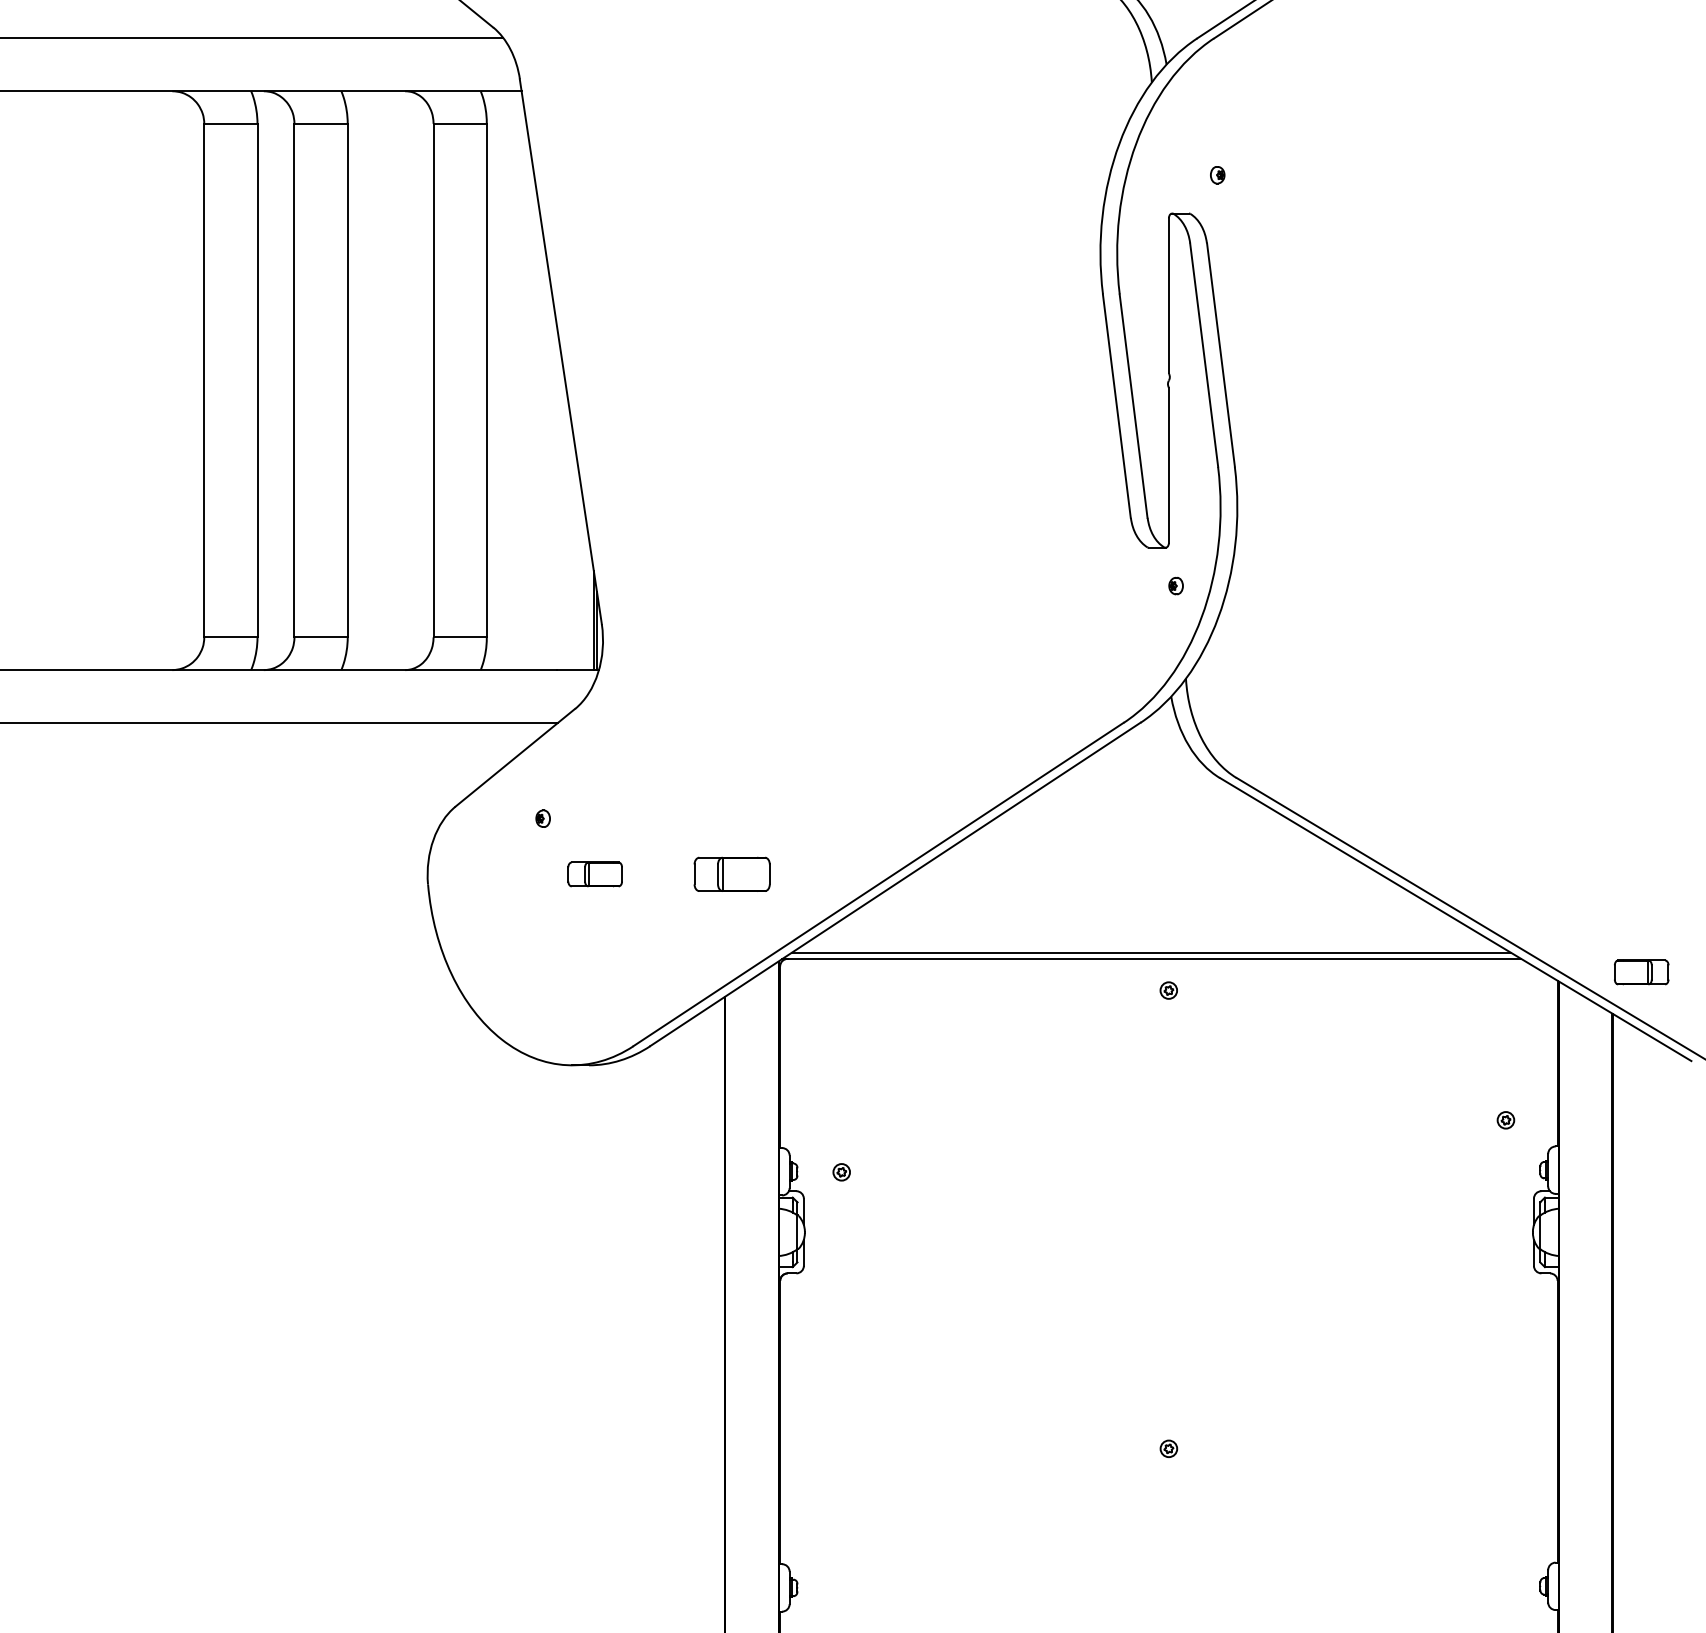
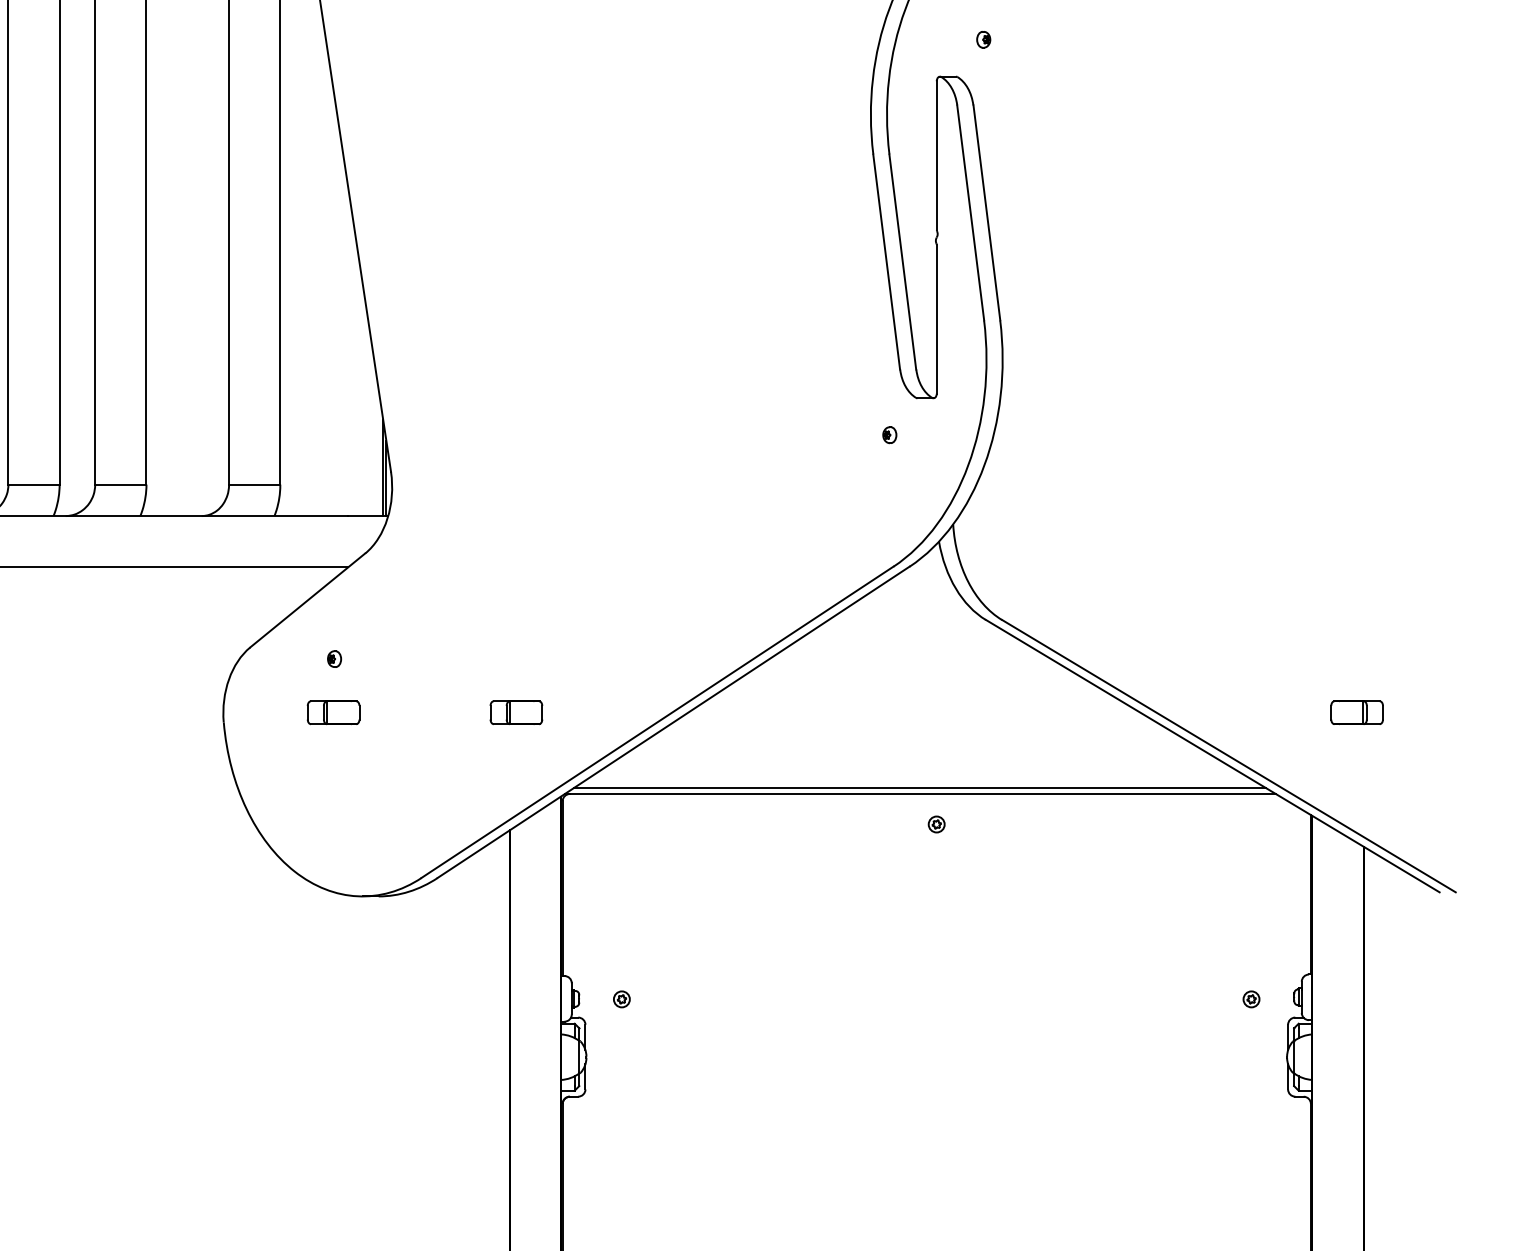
part: (1175, 585) -> (889, 434), moved
part: (594, 874) -> (332, 712), moved
part: (731, 874) -> (515, 712), size x0.71
part: (1641, 972) -> (1356, 712), moved
part: (1505, 1120) -> (1251, 999), moved

